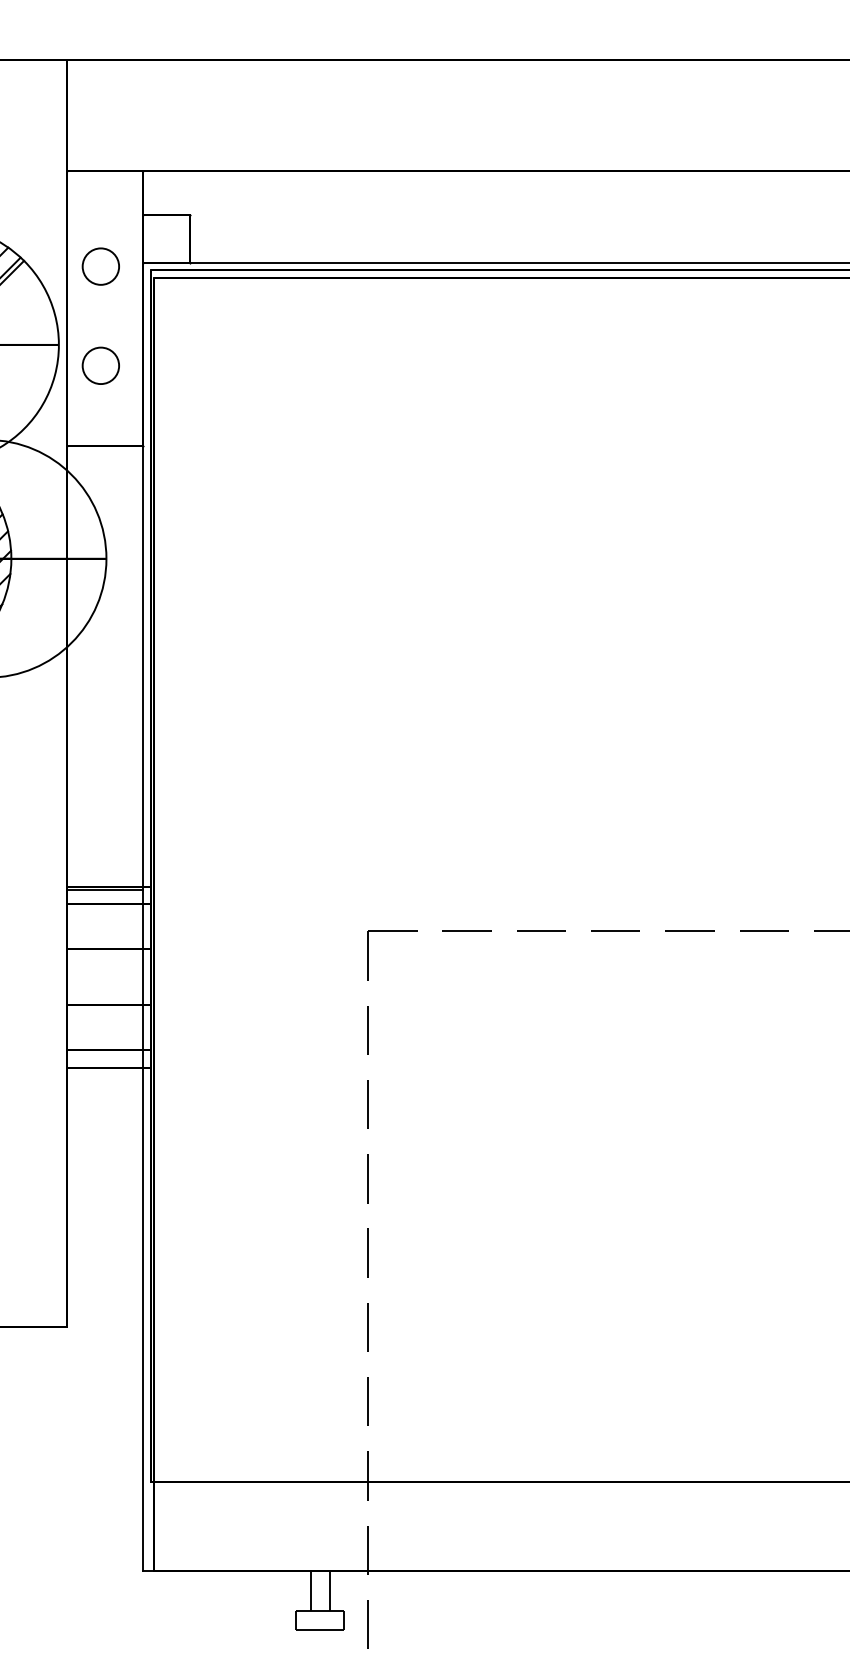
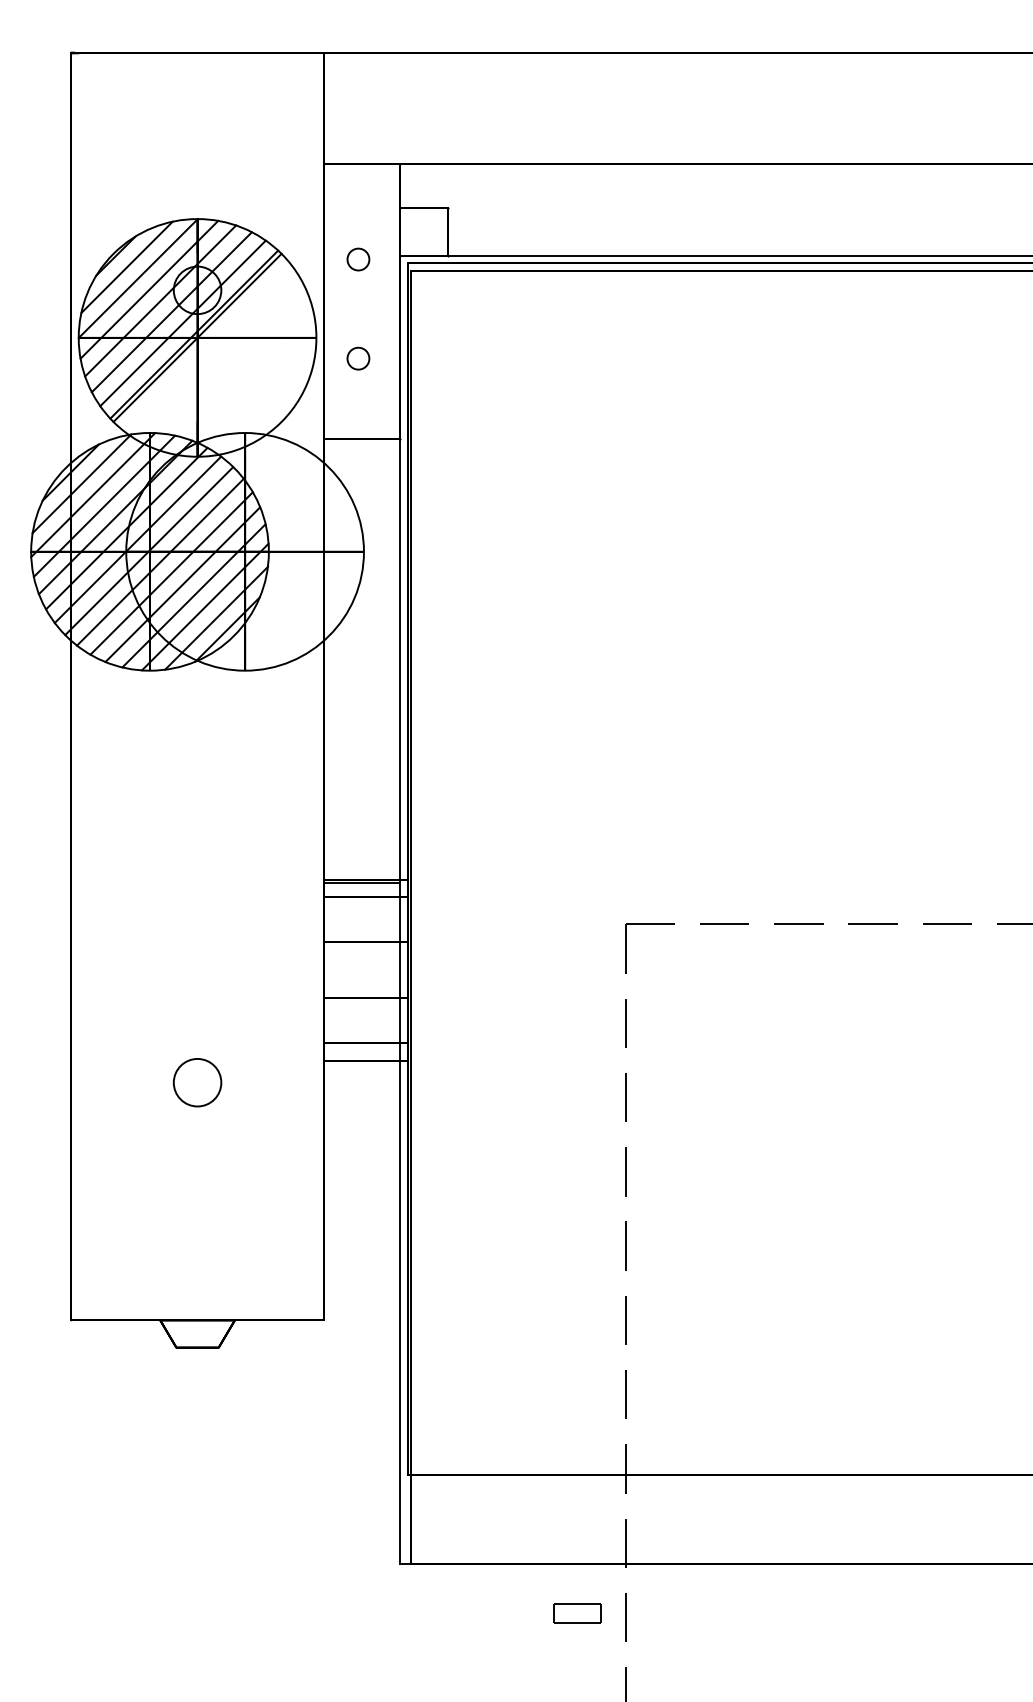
circle: (100, 266) -> (358, 259), size x0.6
circle: (100, 365) -> (358, 358), size x0.6
line: (310, 1591) -> (568, 1584), removed
line: (329, 1591) -> (587, 1584), removed

